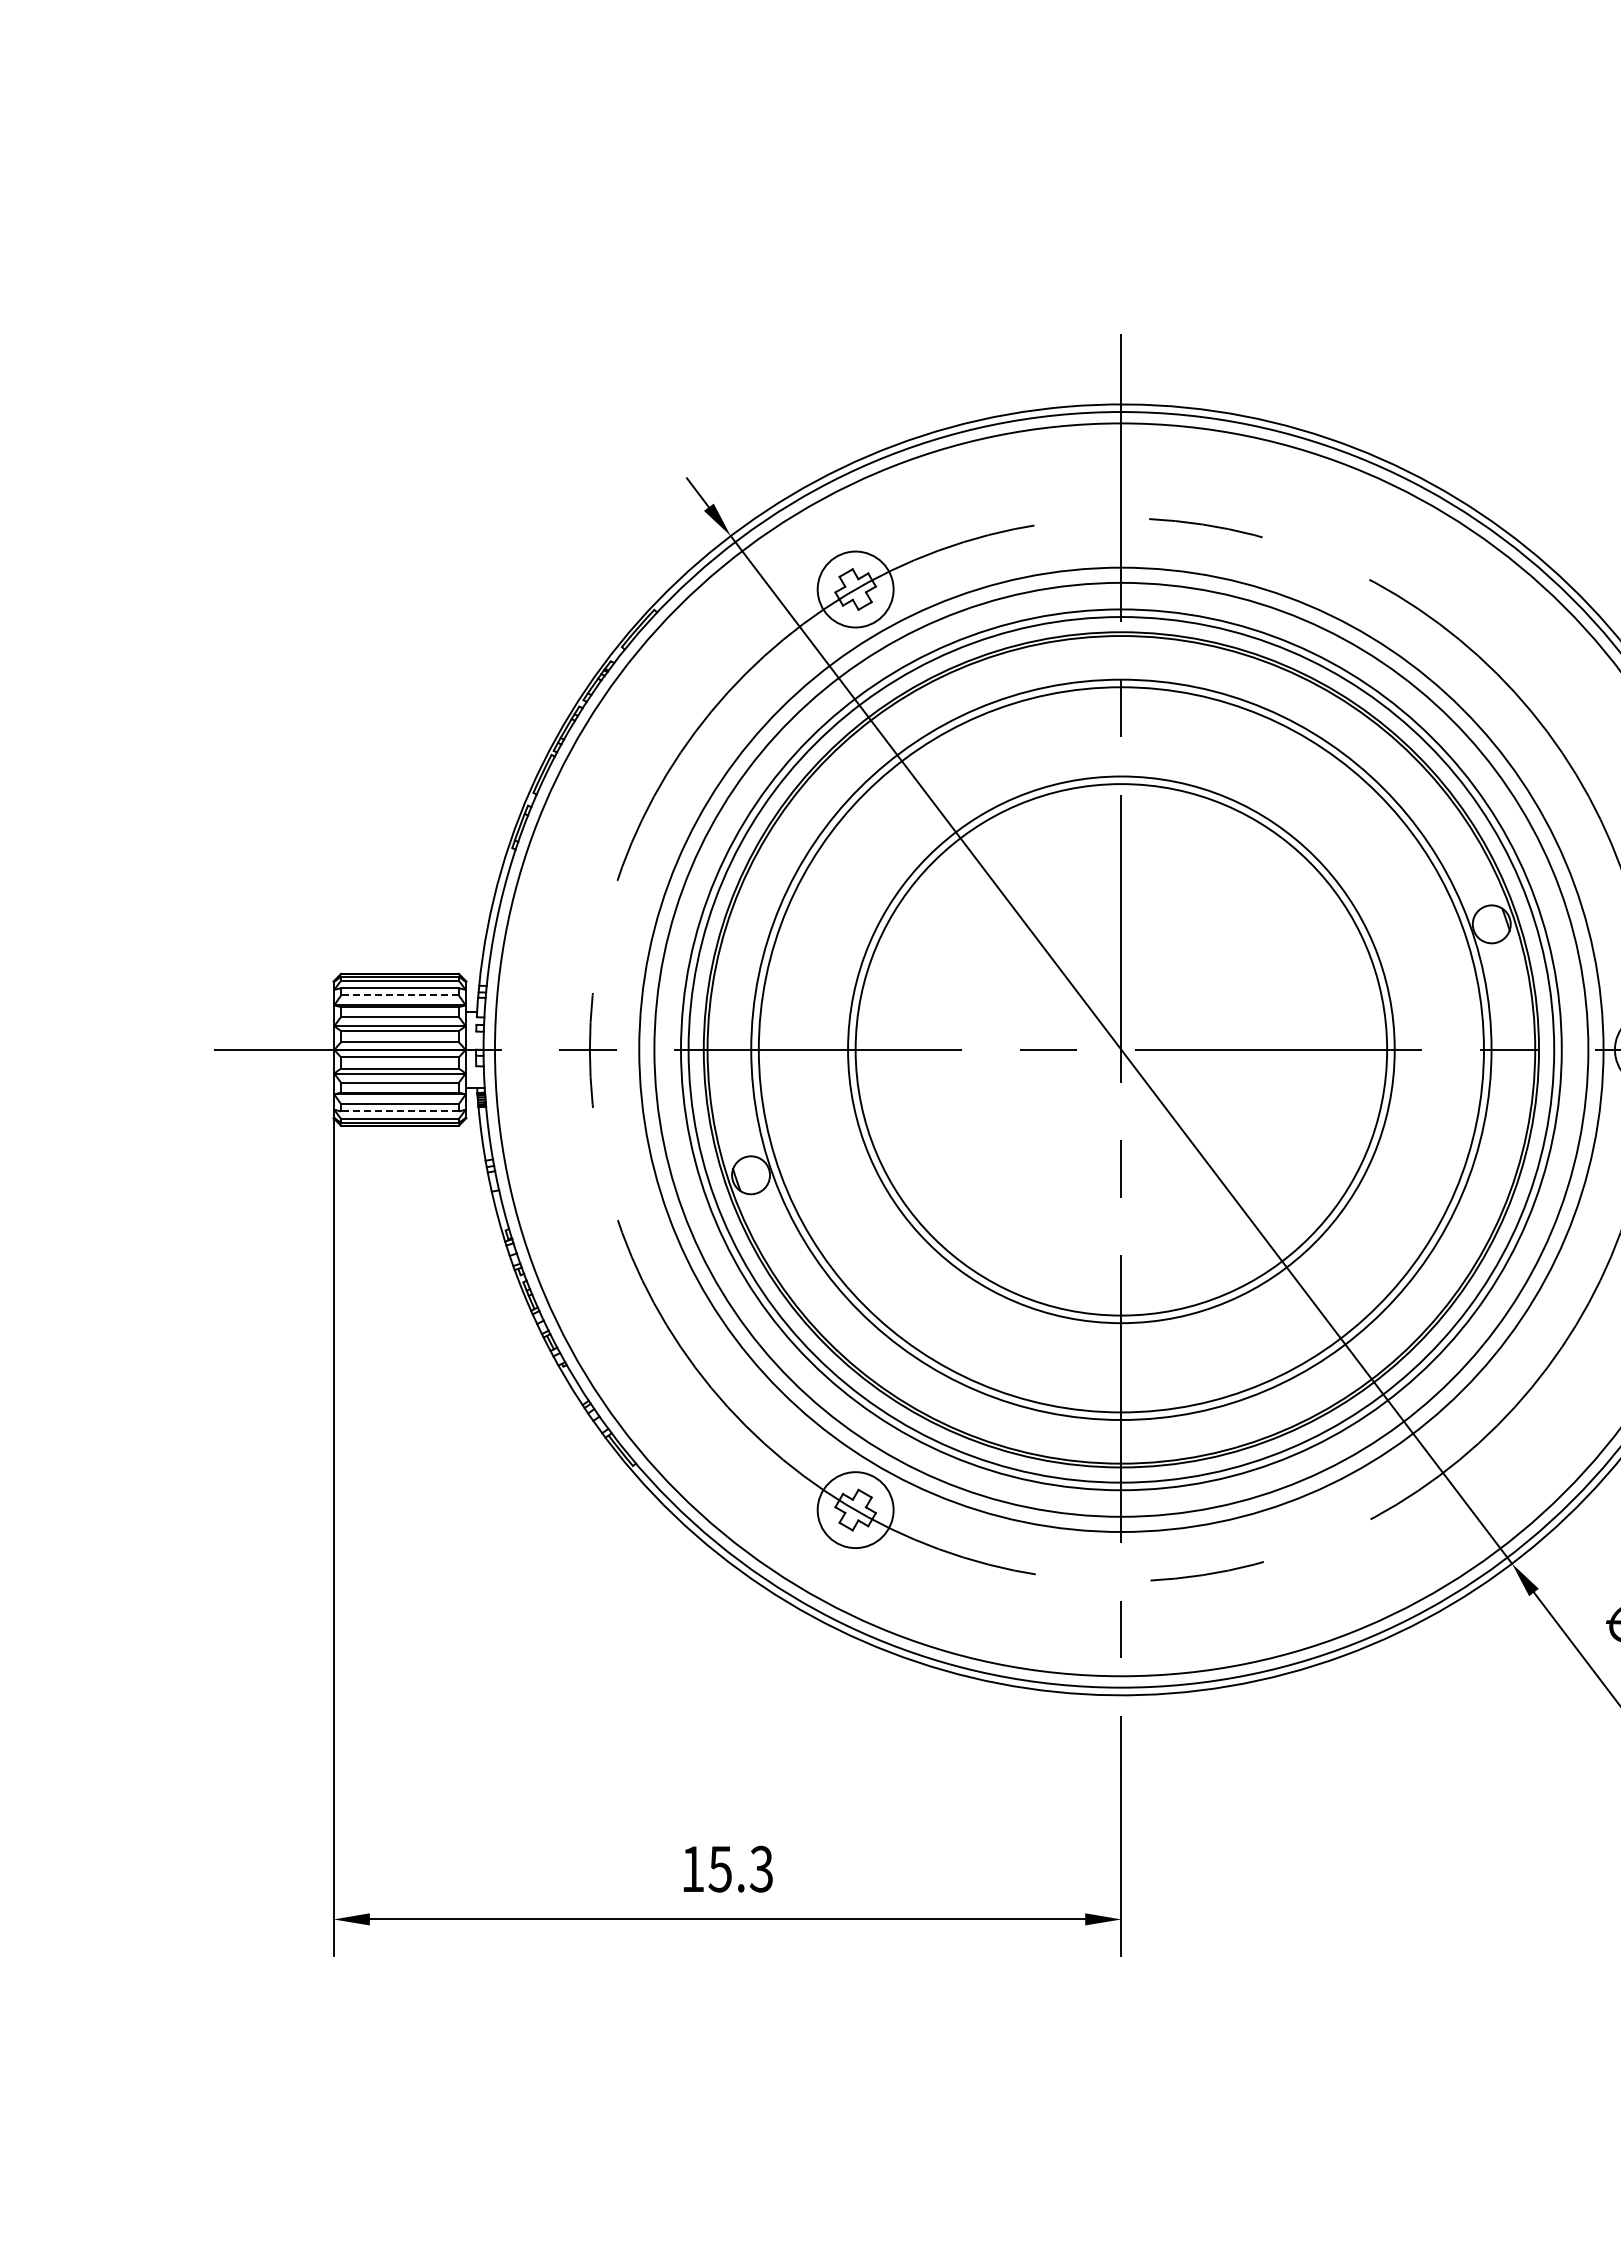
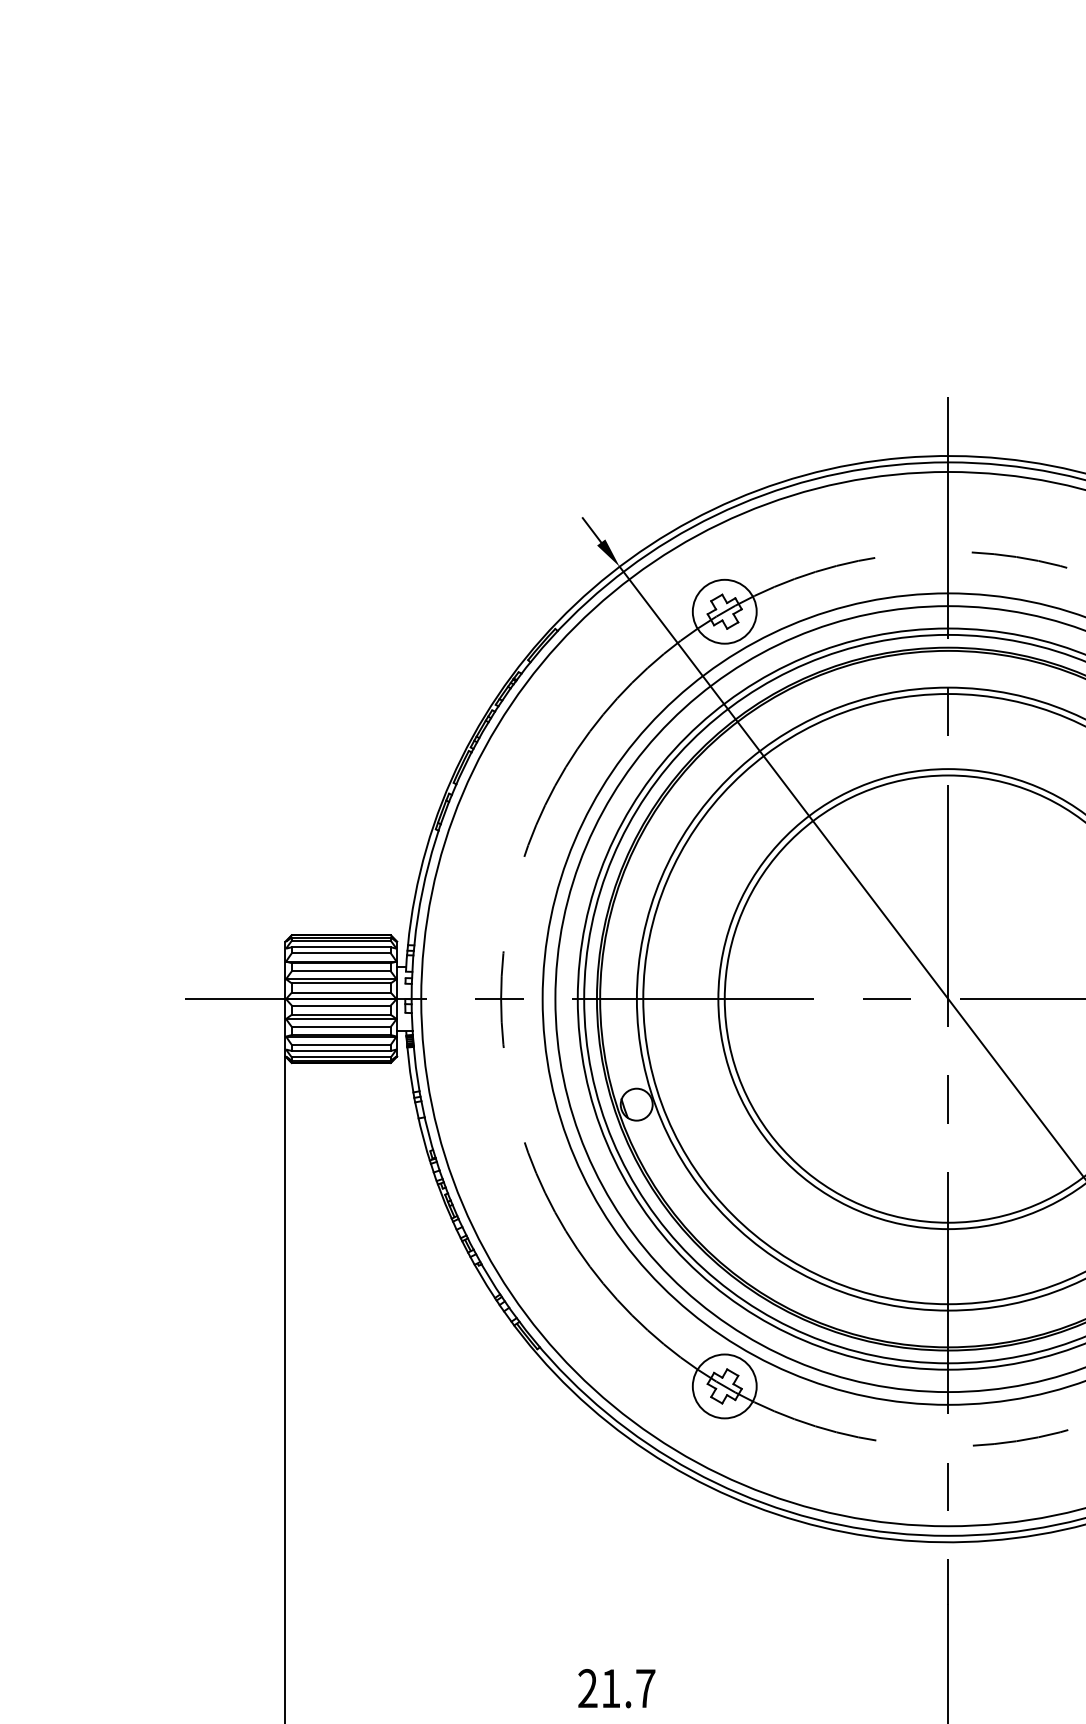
line: (399, 995) -> (340, 953), dashed -> solid
line: (399, 1111) -> (340, 1051), dashed -> solid
text: (727, 1868) -> (616, 1688), 15.3 -> 21.7

